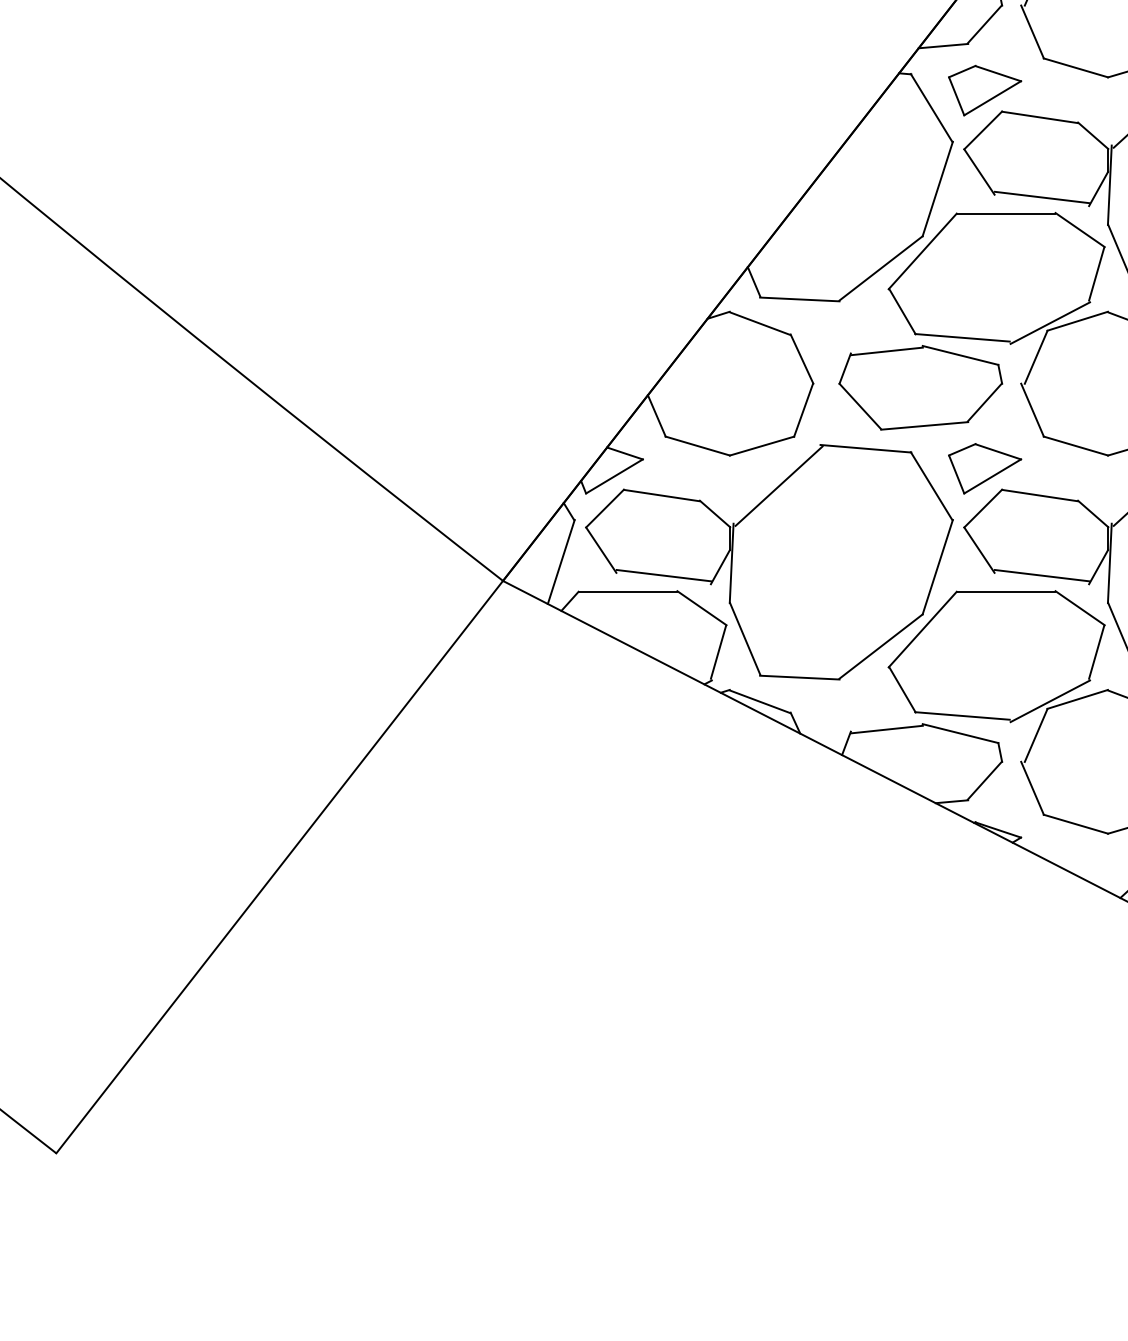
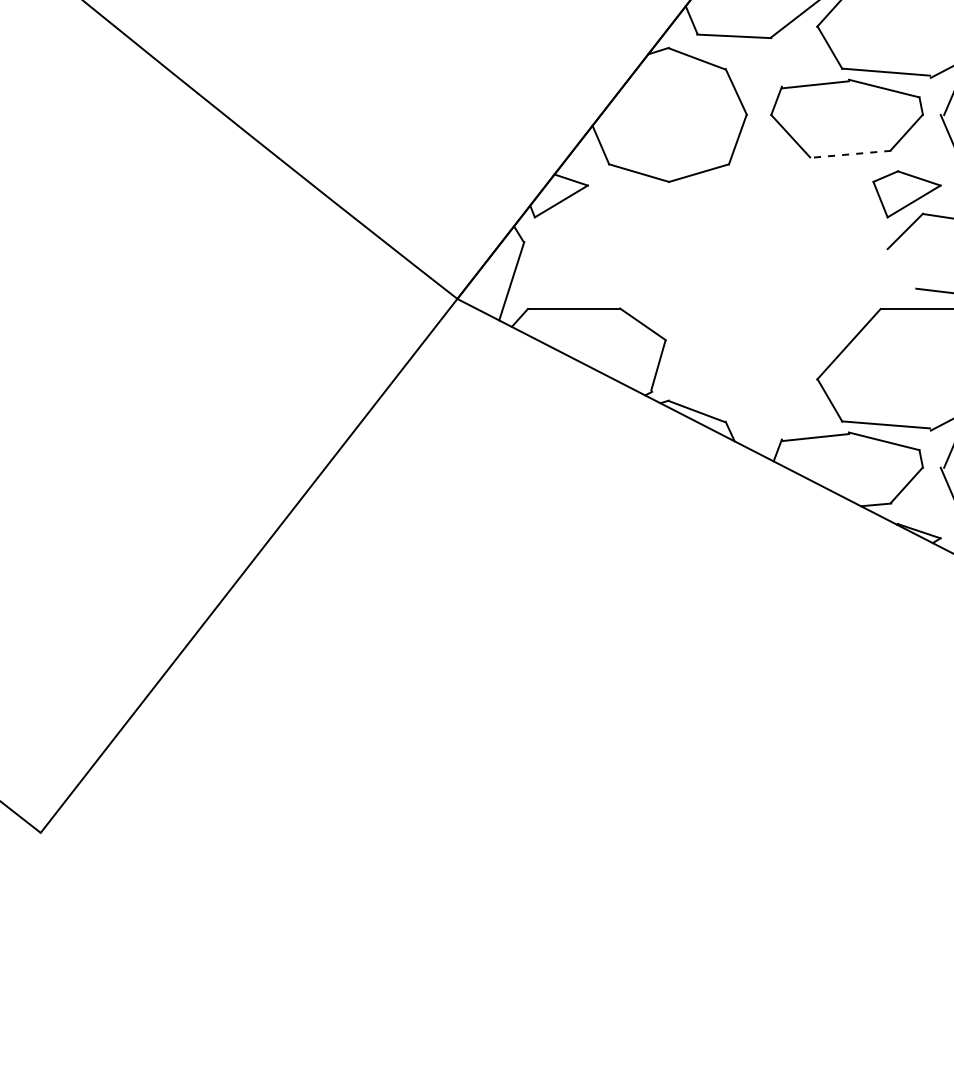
line: (924, 425) -> (850, 153), solid -> dashed
line: (979, 549) -> (901, 269), removed
part: (769, 562) -> (705, 281), removed

